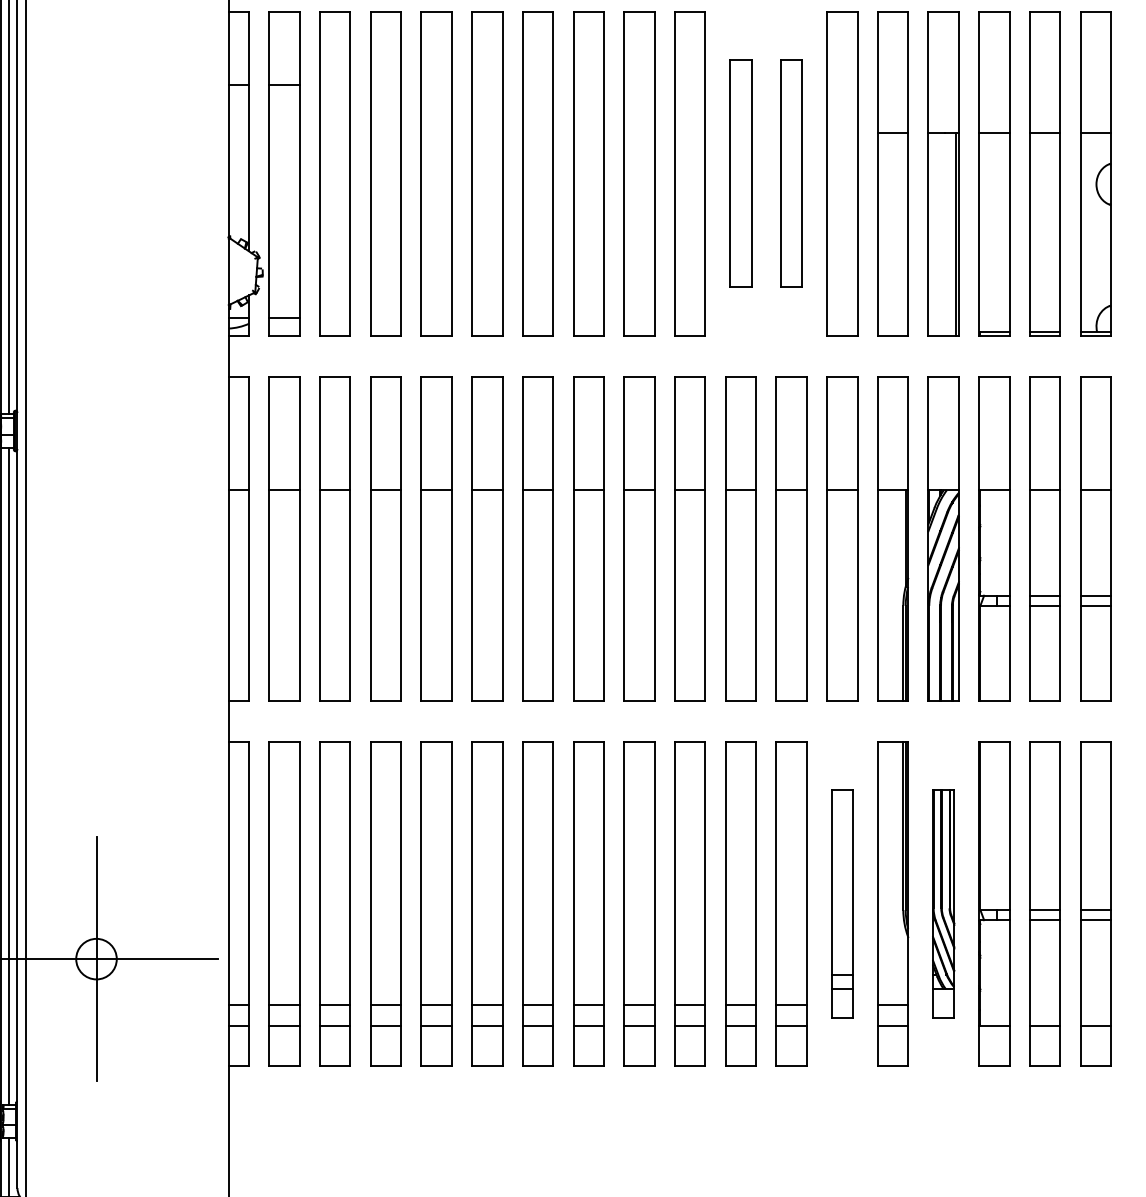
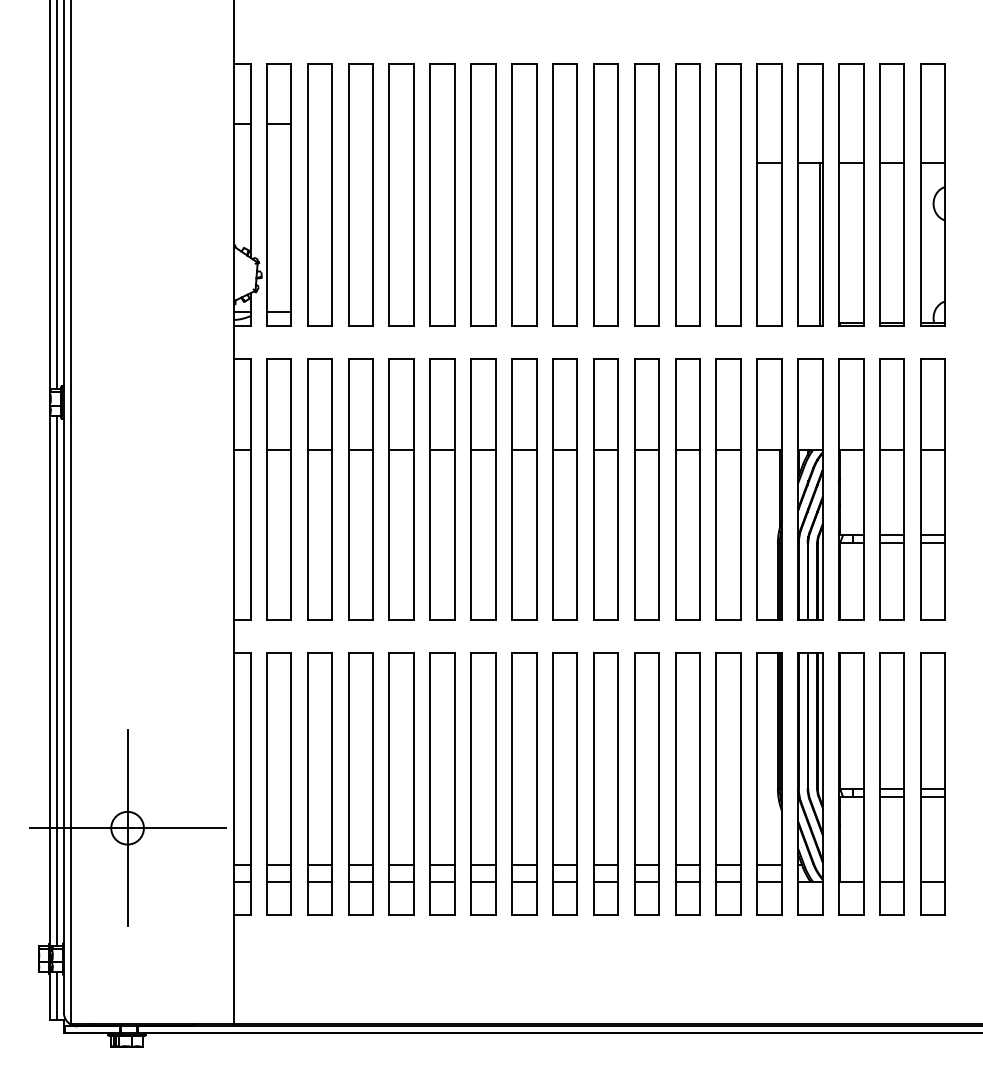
part: (740, 172) -> (646, 194), size x1.43
part: (791, 172) -> (687, 194), size x1.43
part: (842, 903) -> (728, 783), size x1.43
part: (943, 903) -> (810, 783), size x1.43

